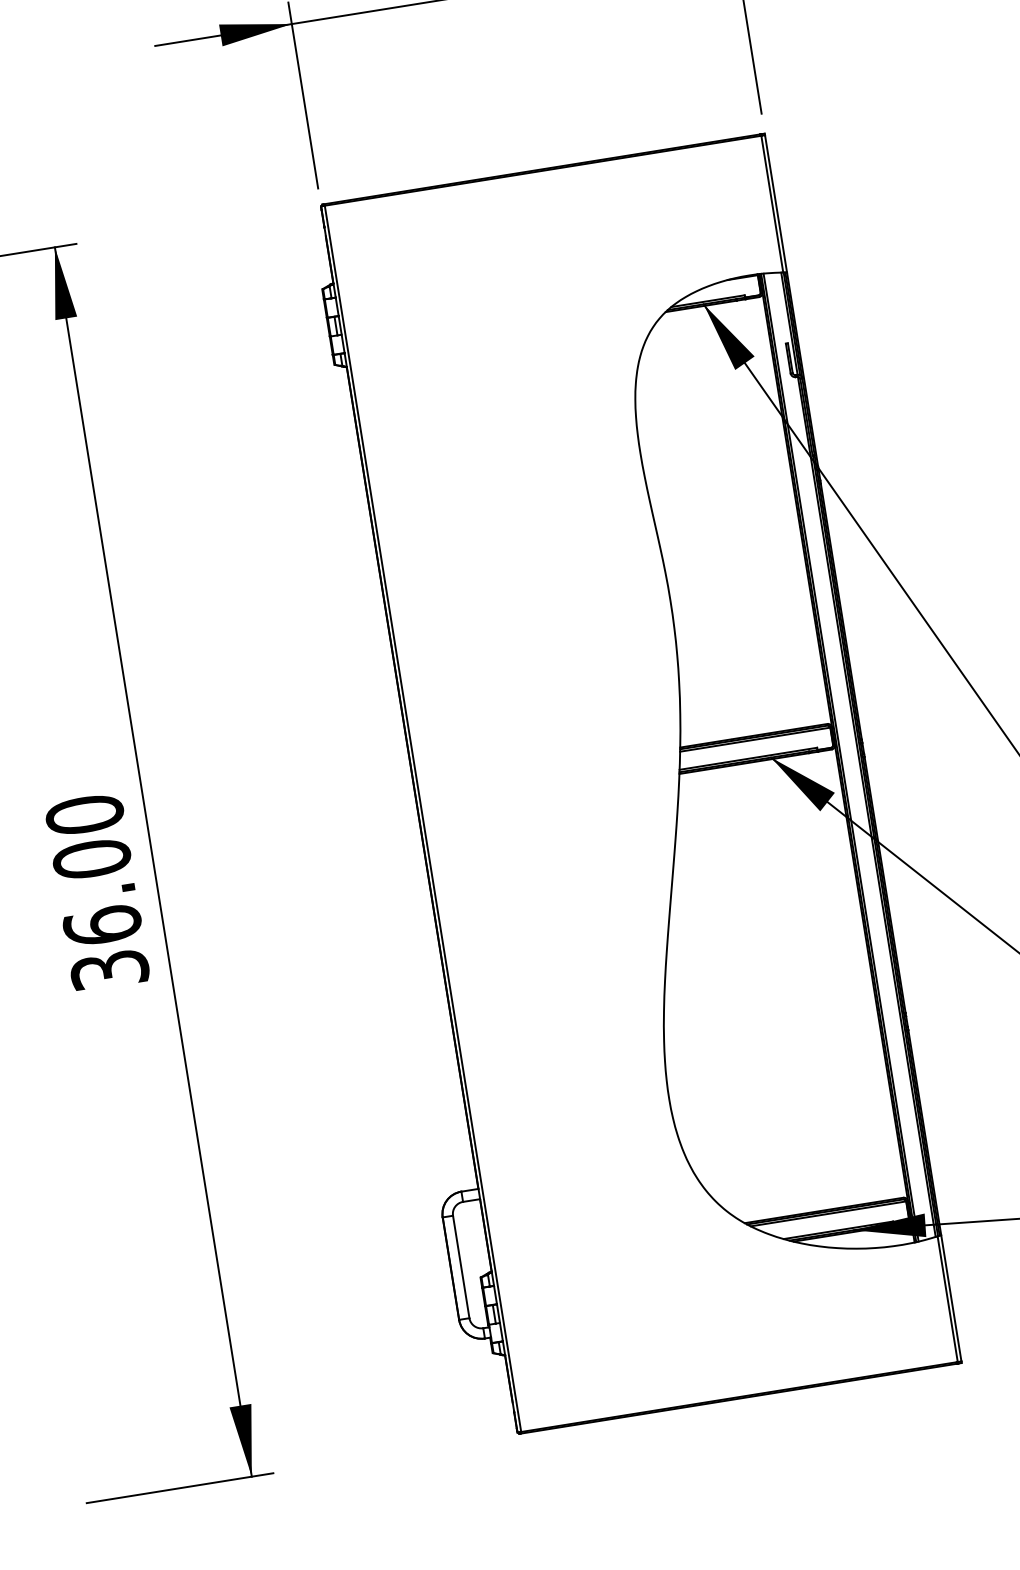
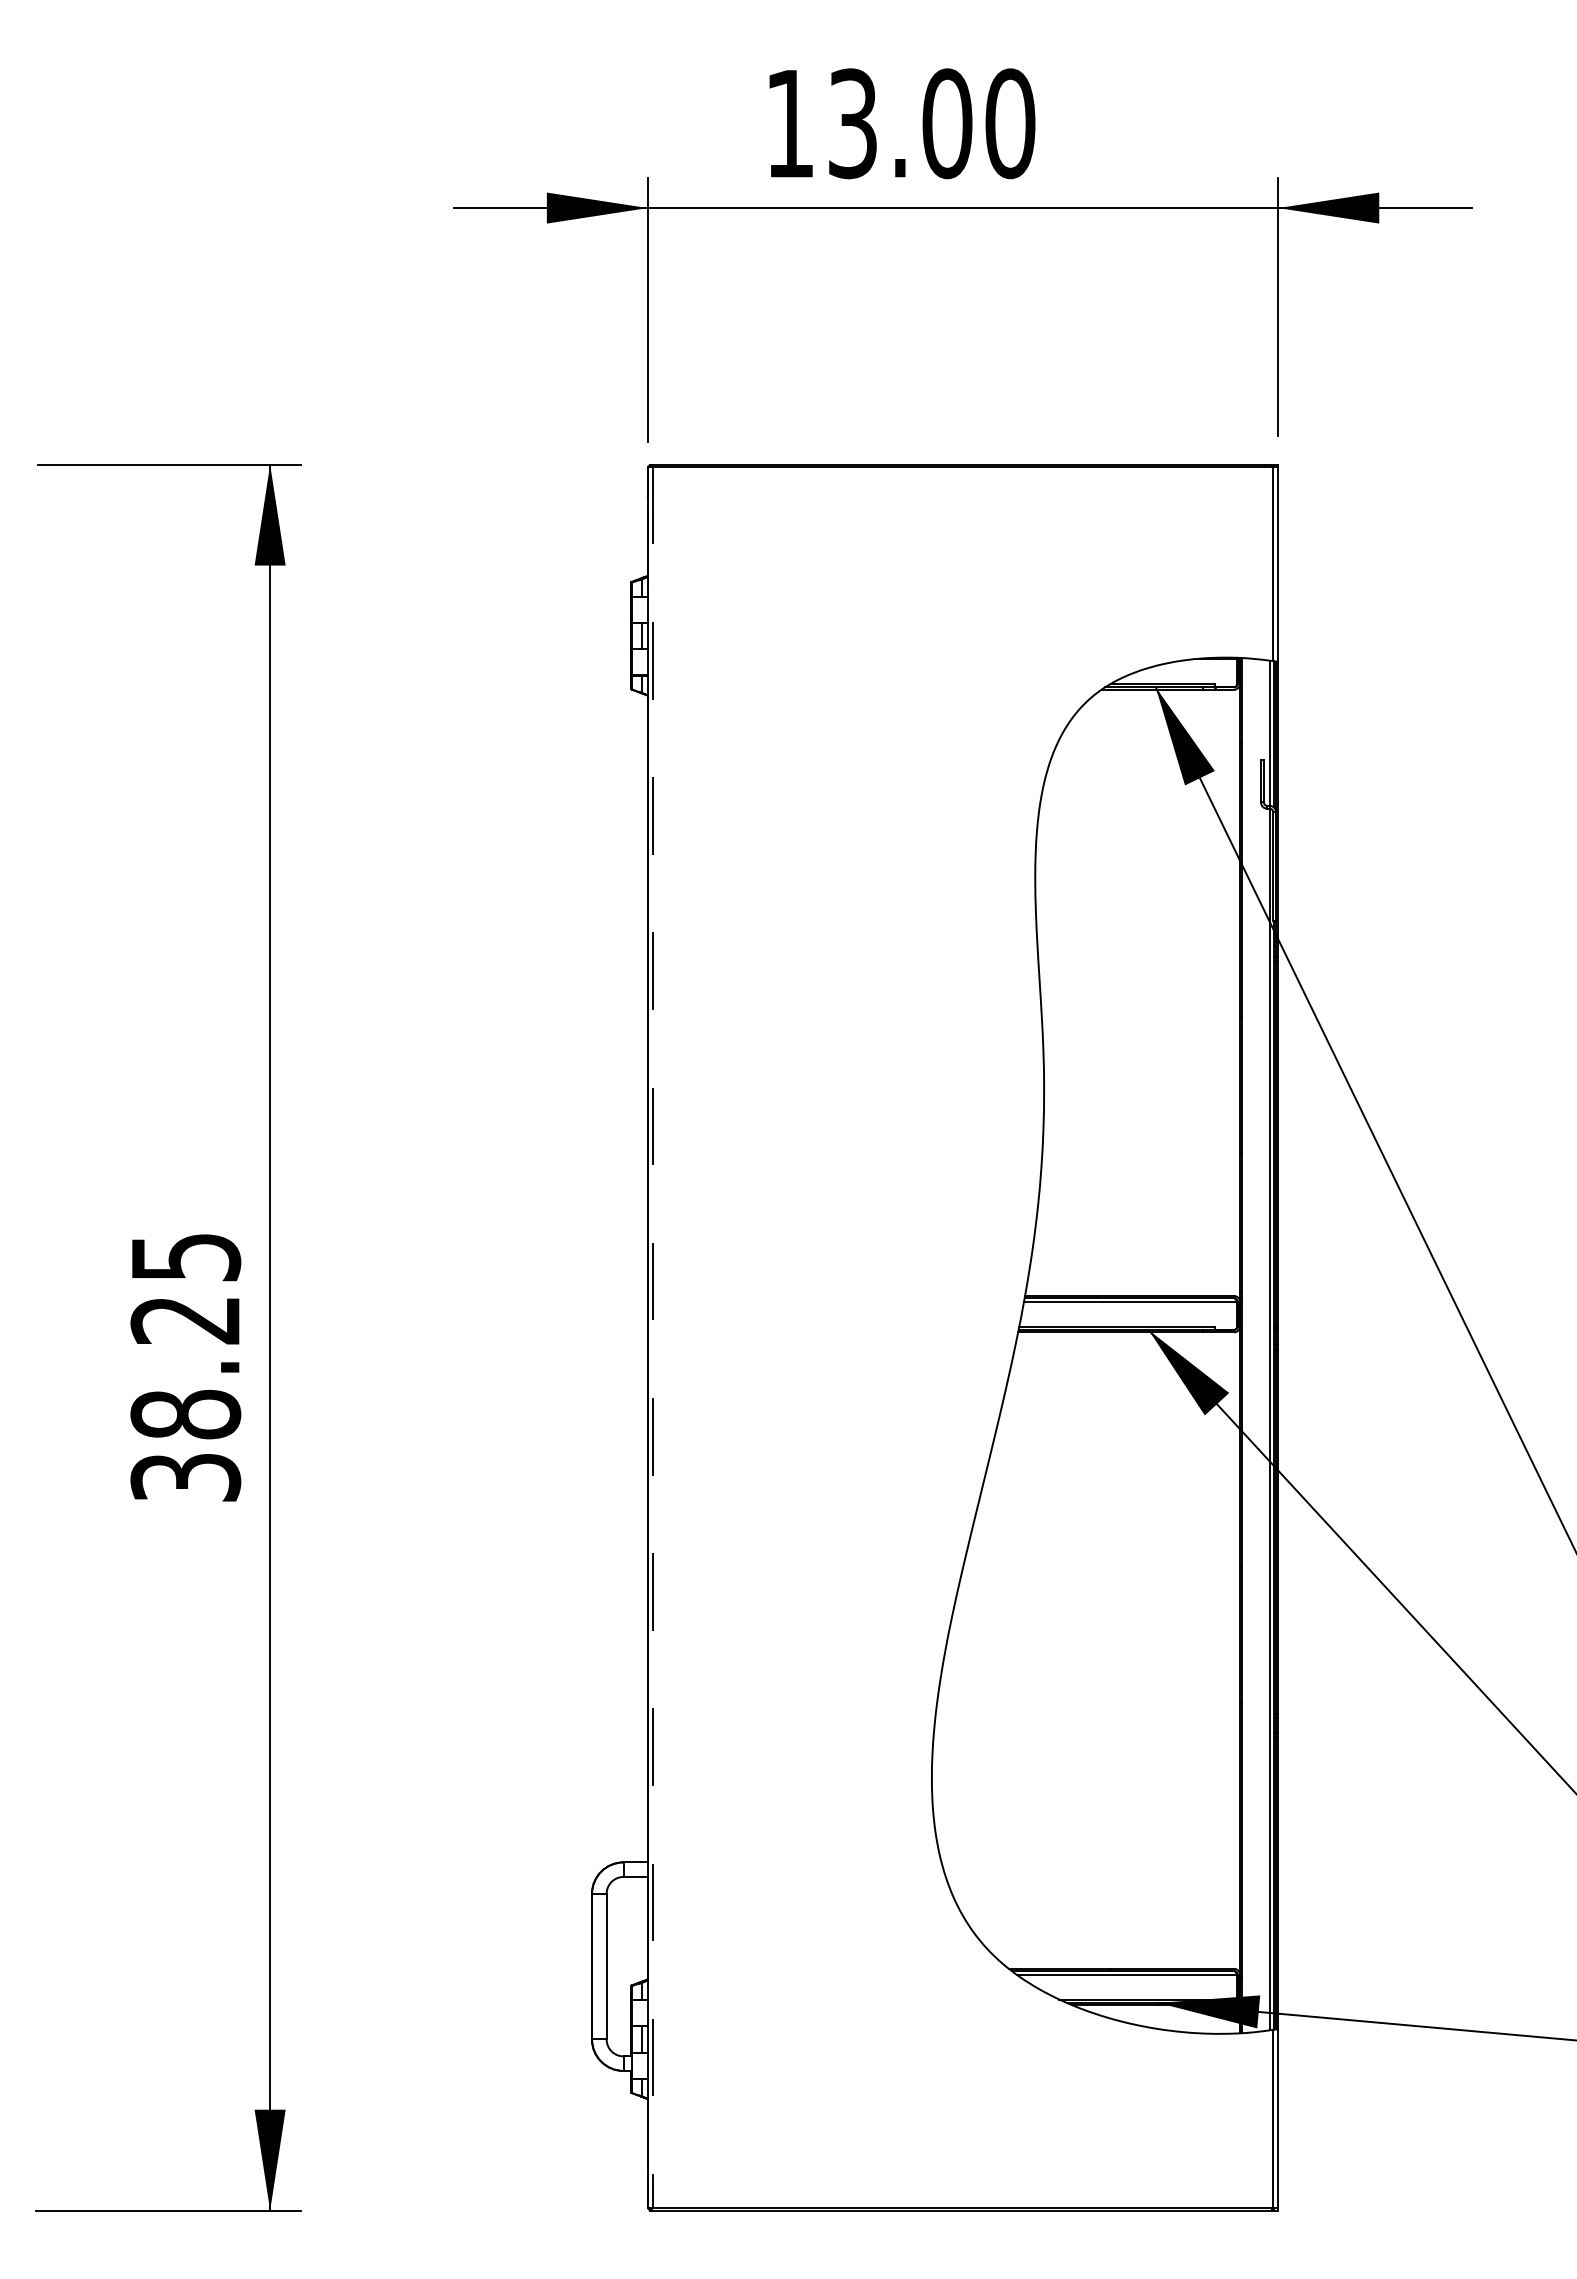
line: (841, 757) -> (1245, 1345), removed
line: (423, 818) -> (653, 1337), solid -> dashed
text: (93, 870) -> (185, 1335), 36.00 -> 38.25

